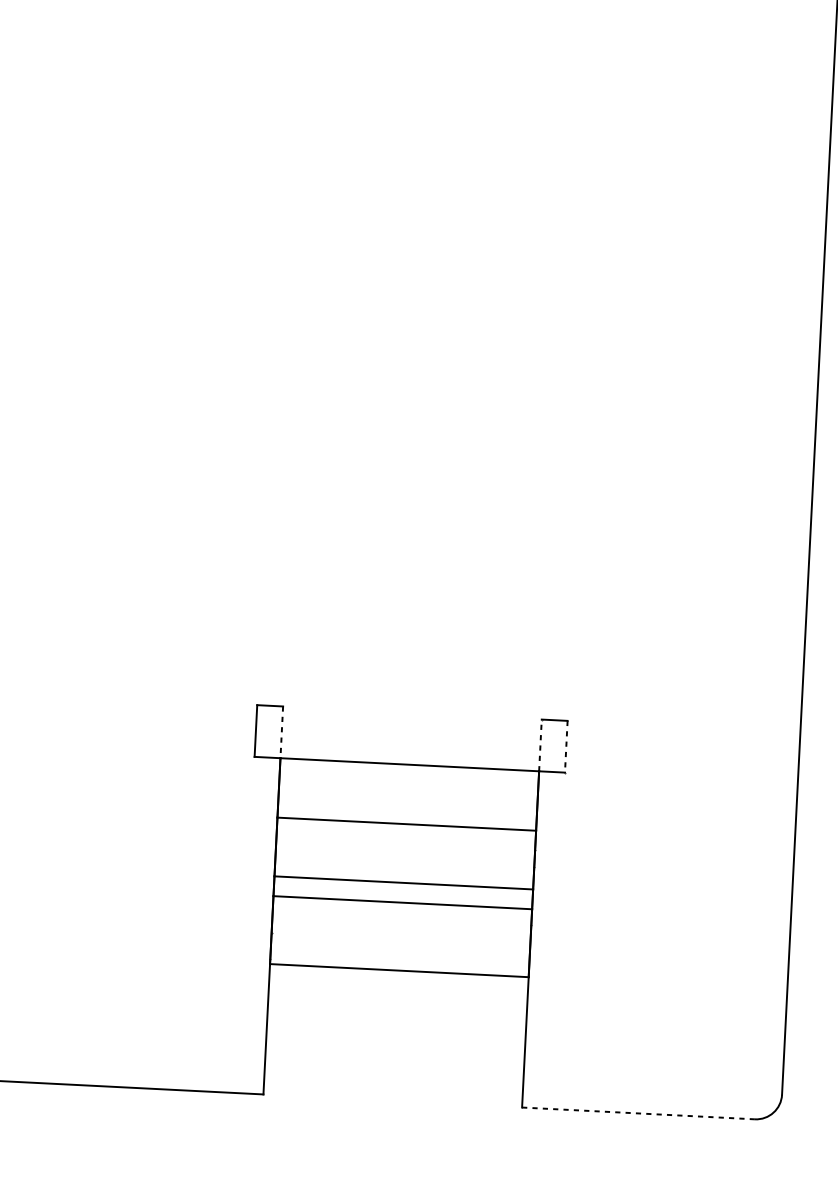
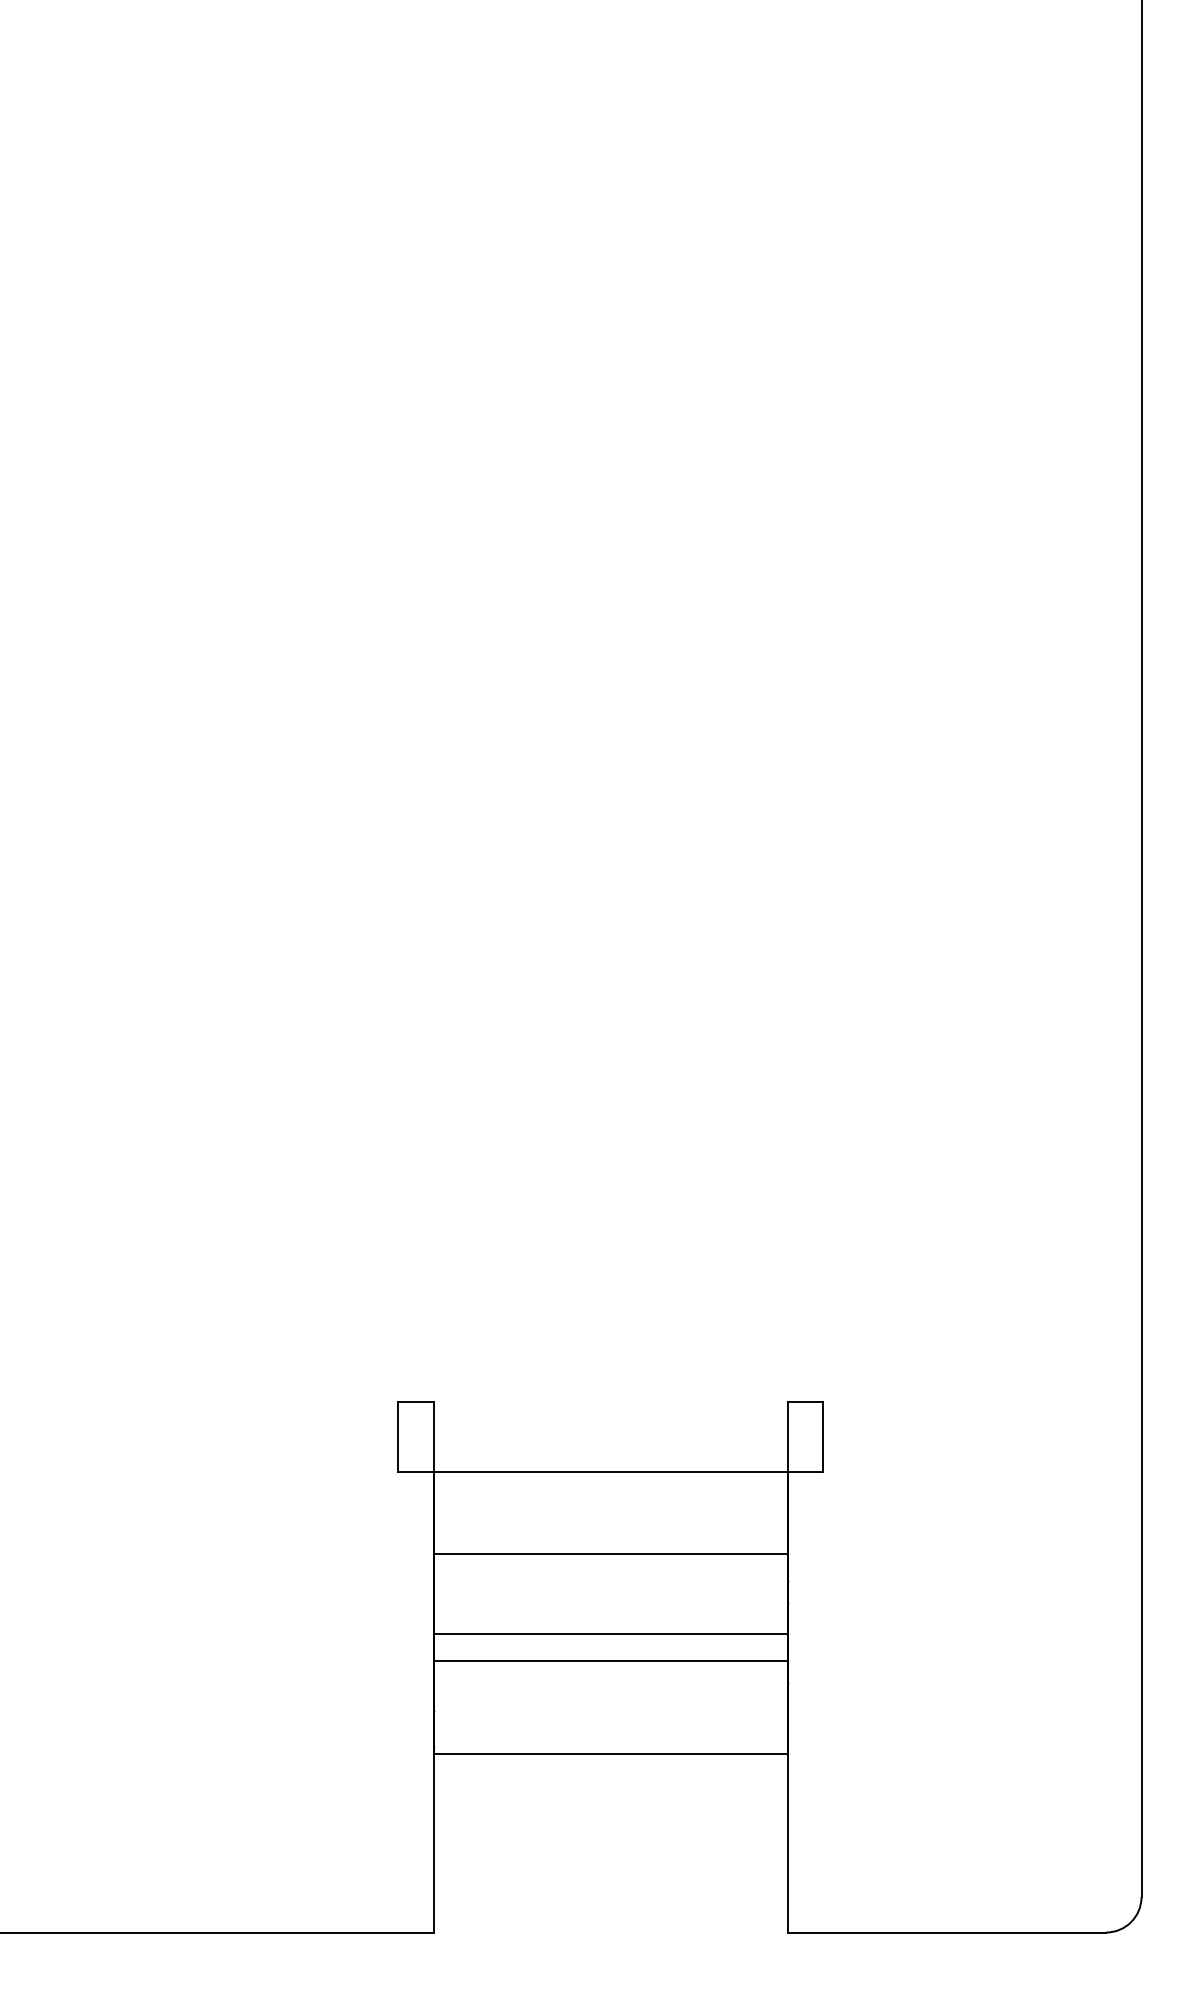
line: (281, 732) -> (433, 1437), dashed -> solid
line: (540, 745) -> (787, 1436), dashed -> solid
line: (565, 747) -> (822, 1437), dashed -> solid
line: (638, 1113) -> (946, 1932), dashed -> solid

